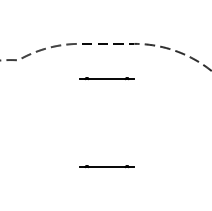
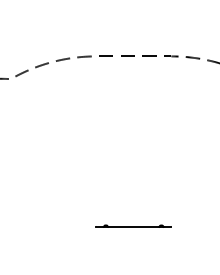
part: (106, 78) -> (132, 104), removed

